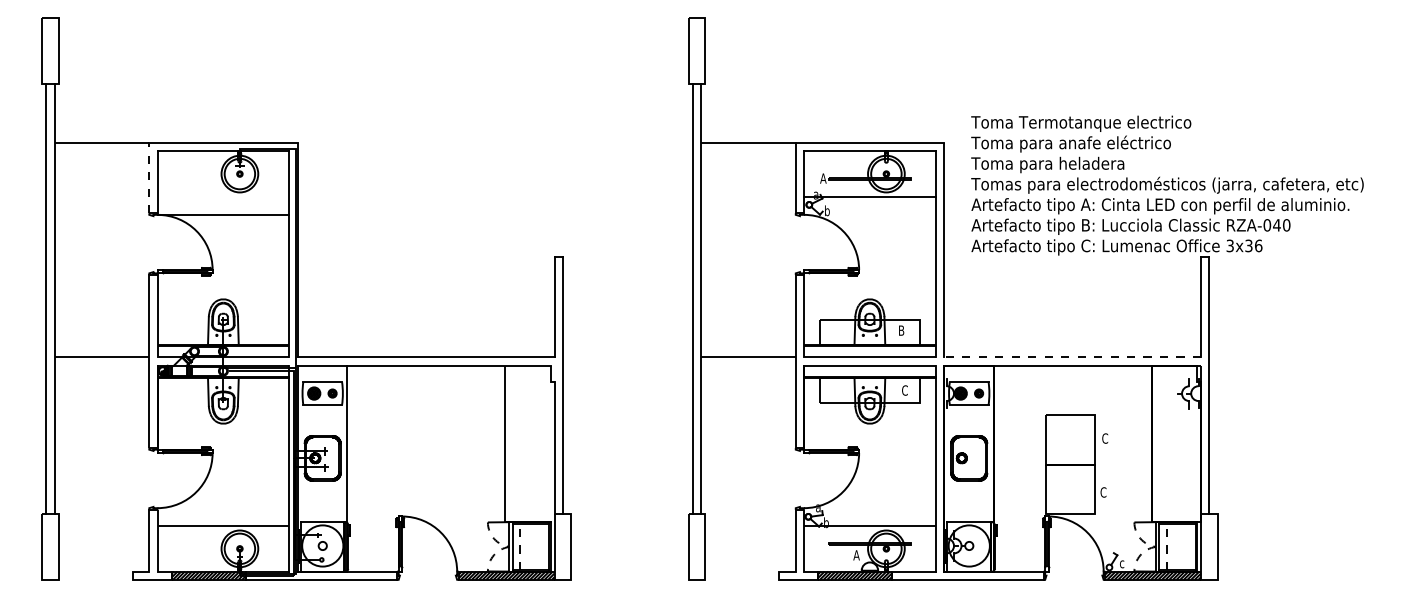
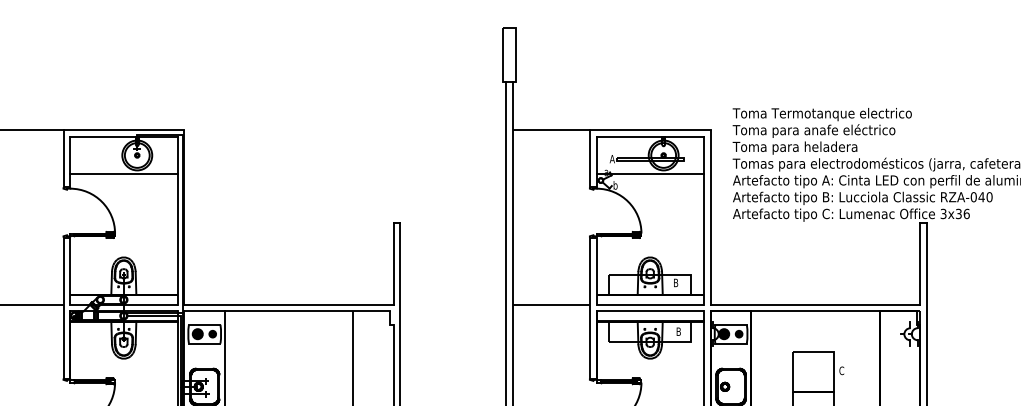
line: (149, 177) -> (63, 158), dashed -> solid
line: (223, 214) -> (123, 173), moved
line: (1072, 357) -> (815, 304), dashed -> solid
text: (904, 390) -> (678, 331), C -> B

